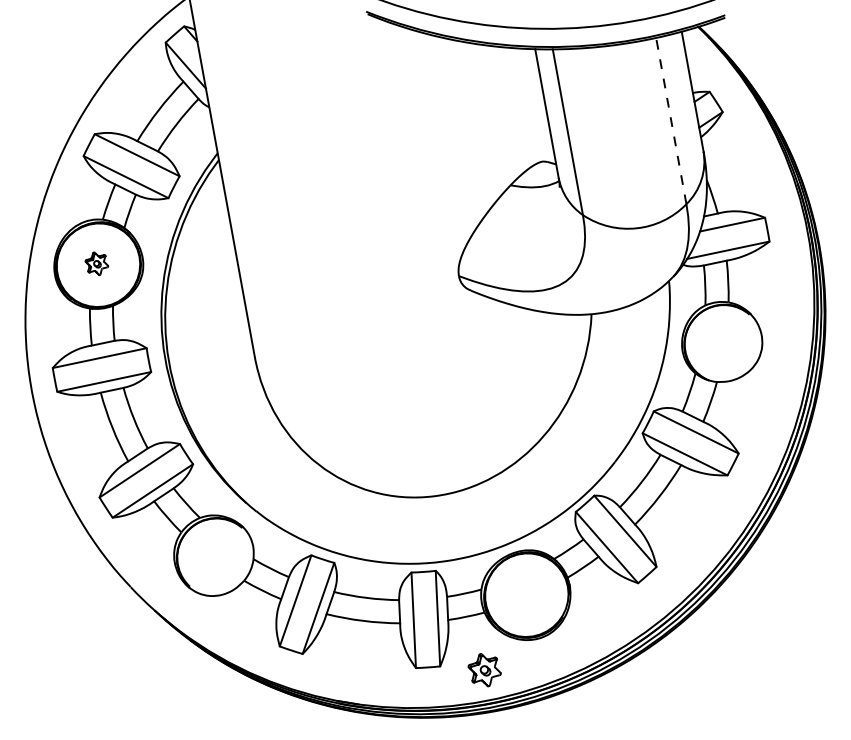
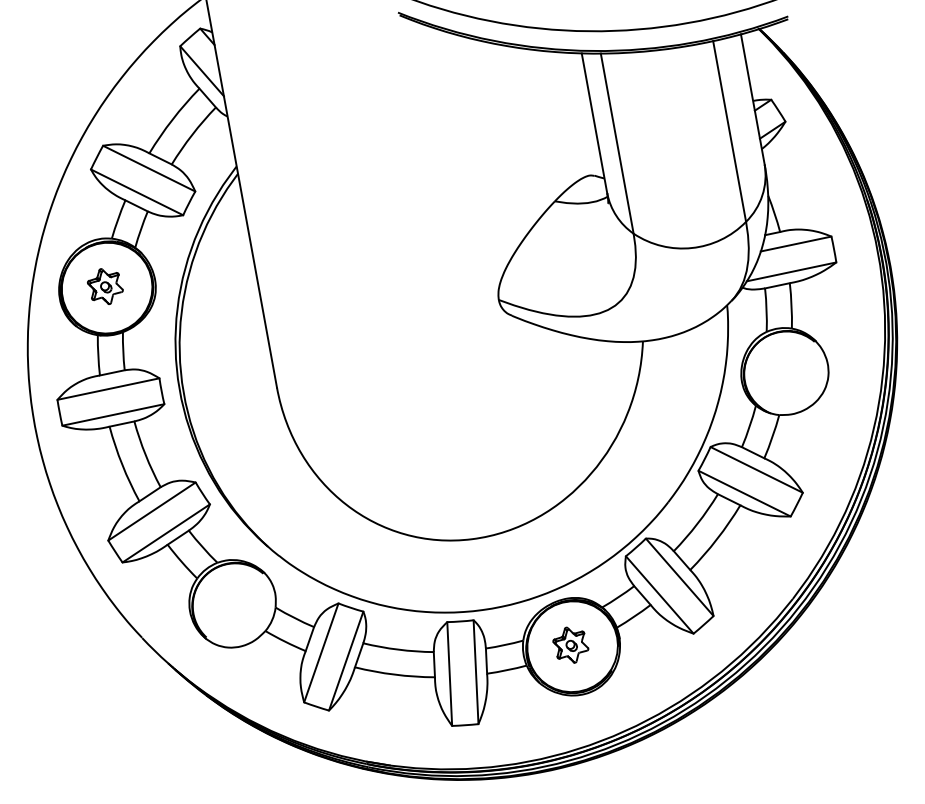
line: (671, 121) -> (729, 131), dashed -> solid
part: (96, 263) -> (105, 286), size x1.43
part: (484, 669) -> (570, 644), moved

